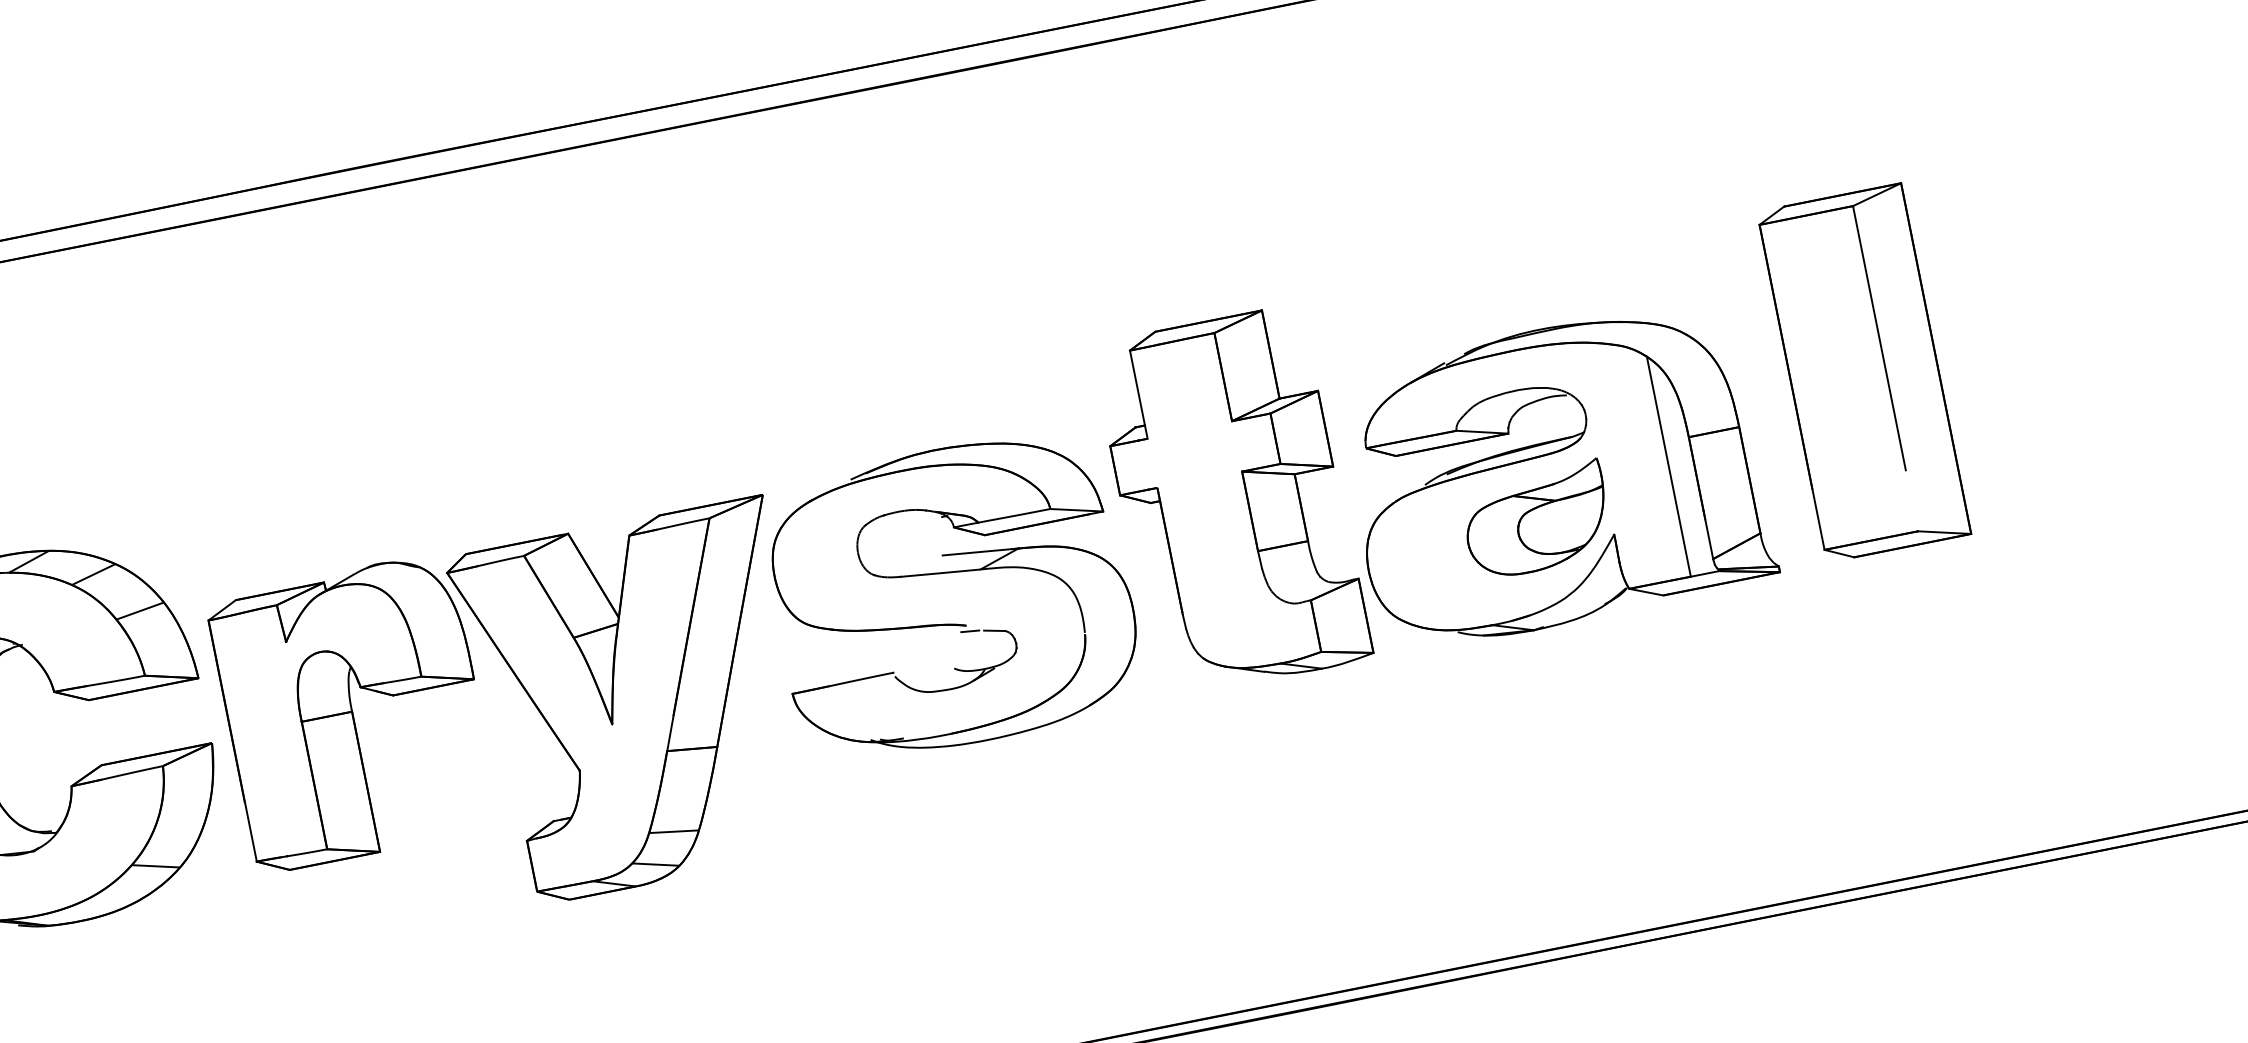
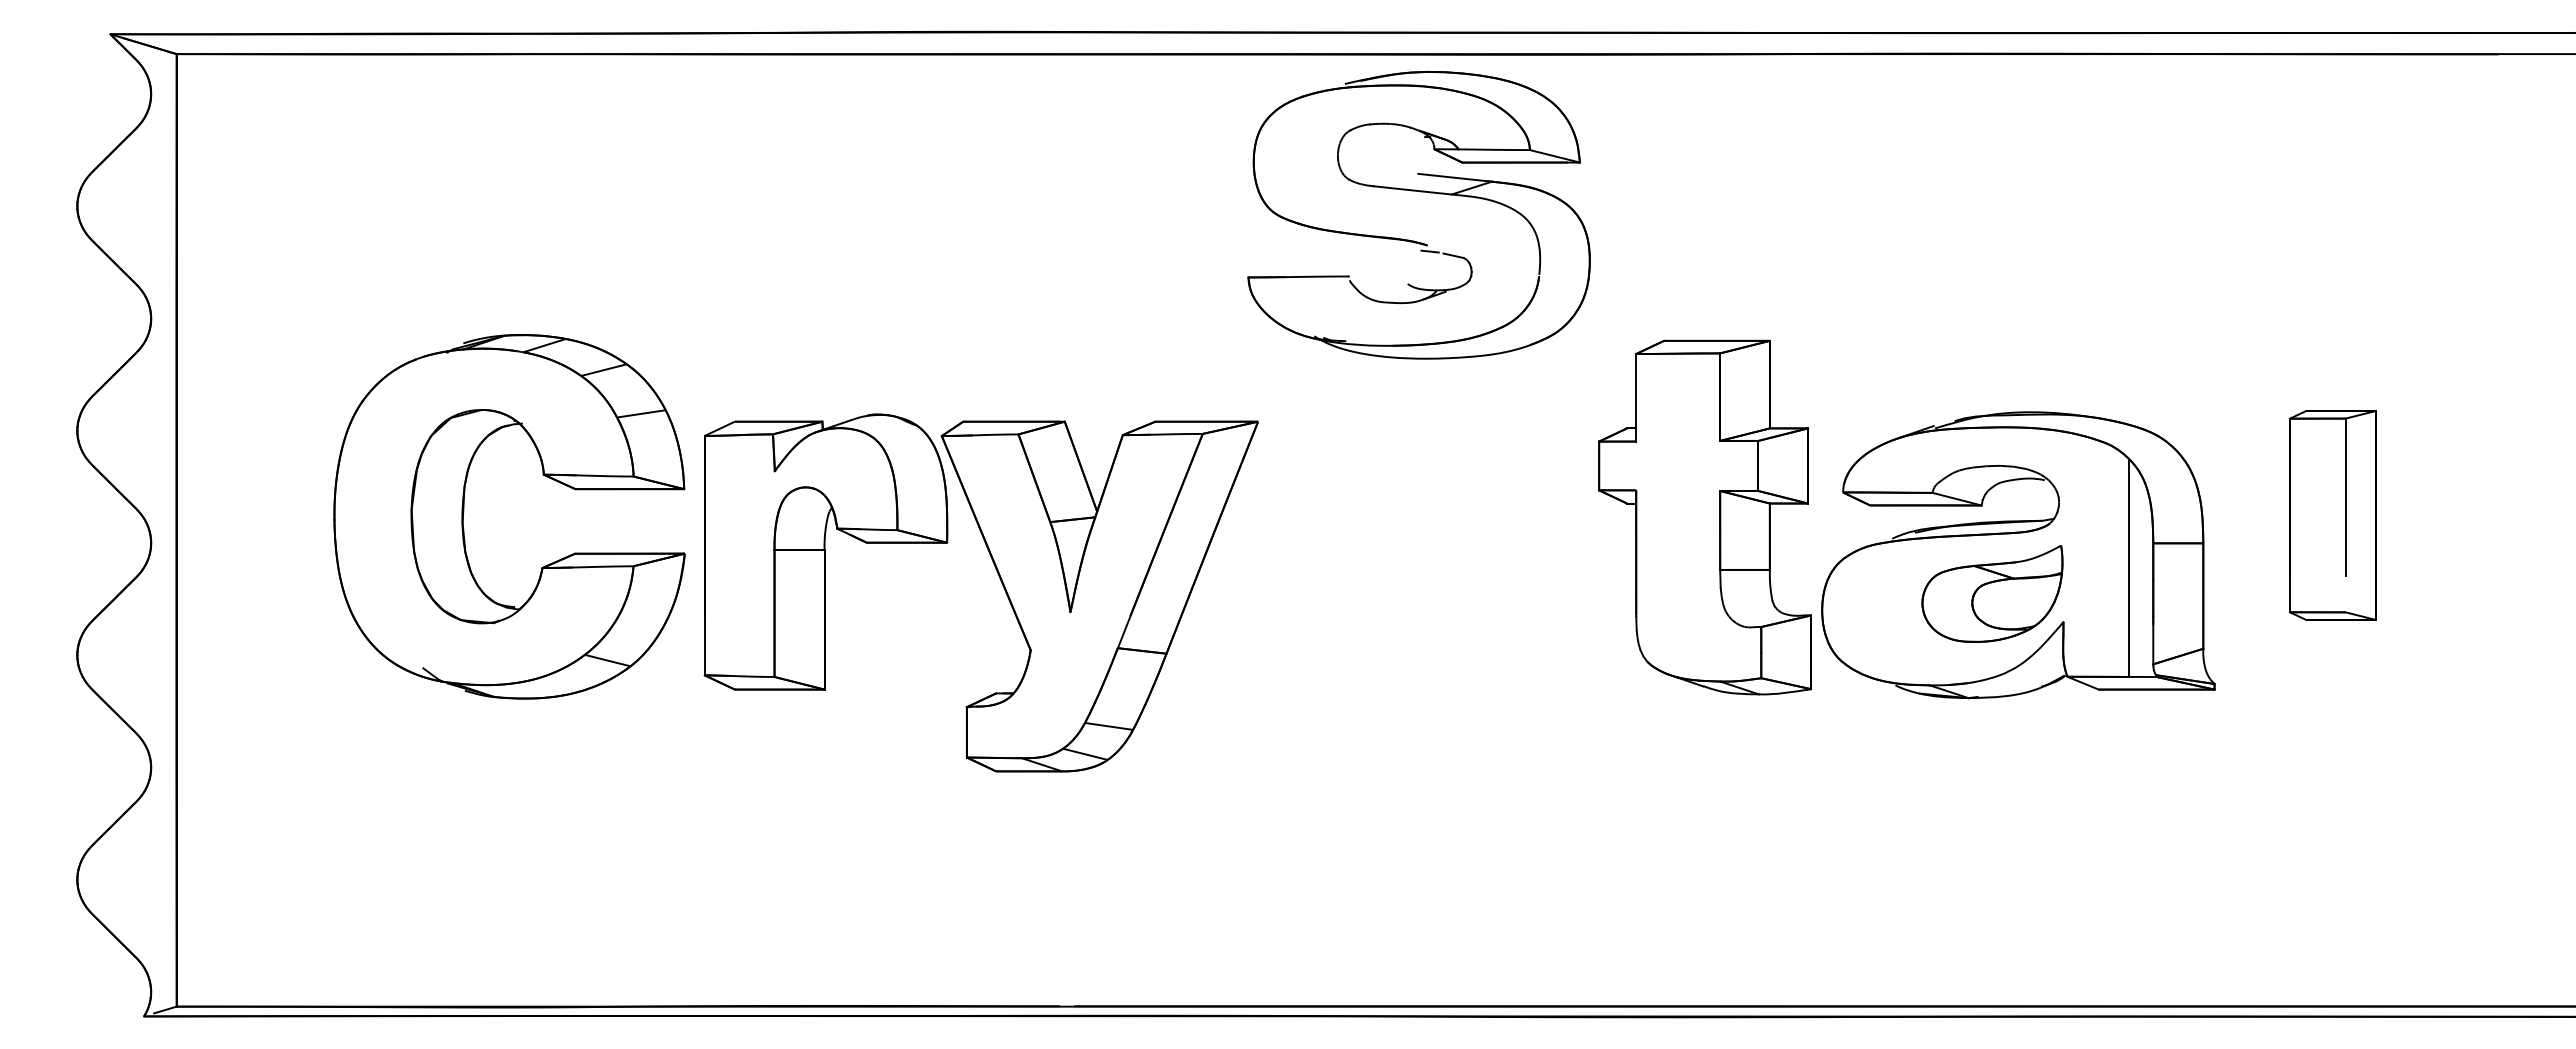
part: (1863, 373) -> (2332, 515), size x0.6
part: (948, 573) -> (1420, 192), moved

